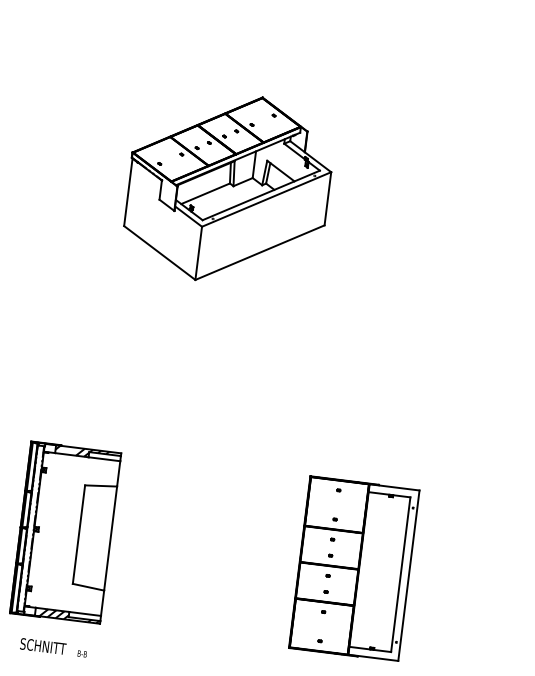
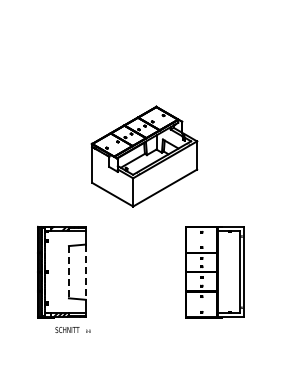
part: (228, 188) -> (144, 156), moved
line: (78, 535) -> (68, 272), solid -> dashed
line: (110, 539) -> (85, 272), solid -> dashed
text: (52, 646) -> (72, 329), moved

